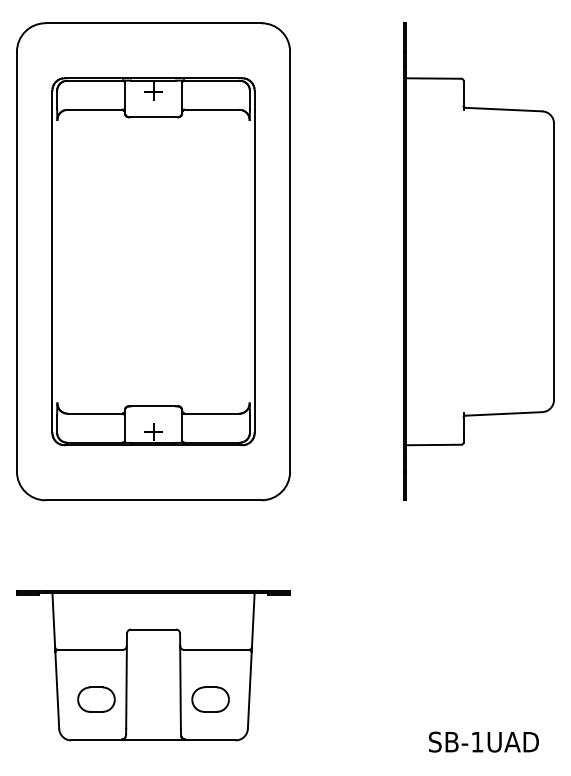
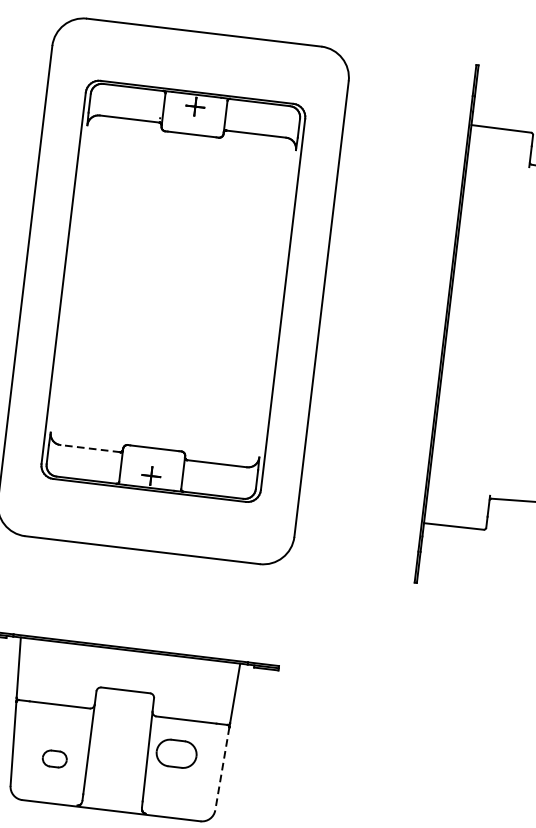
line: (95, 413) -> (90, 448), solid -> dashed
line: (249, 690) -> (222, 768), solid -> dashed
part: (96, 699) -> (54, 758), size x0.6
part: (210, 699) -> (176, 753), moved

